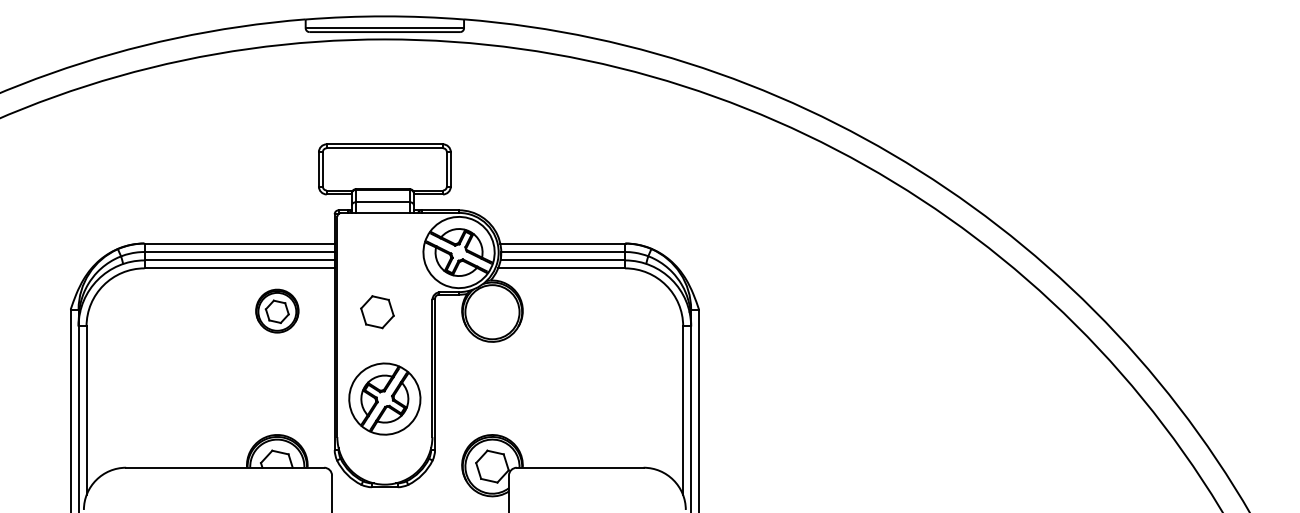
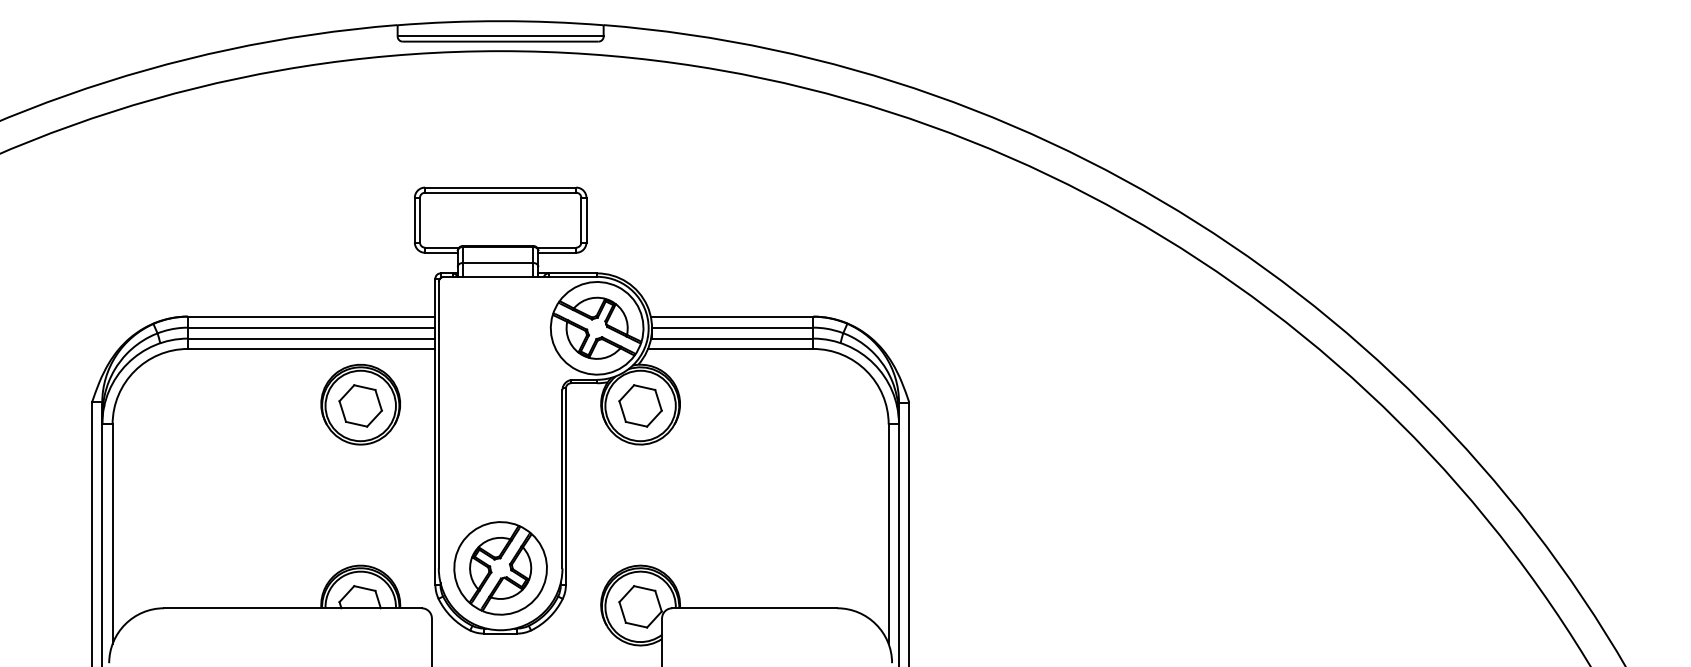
part: (277, 310) -> (360, 403), size x1.43
part: (377, 312) -> (640, 406), moved
part: (384, 398) -> (500, 567), moved

